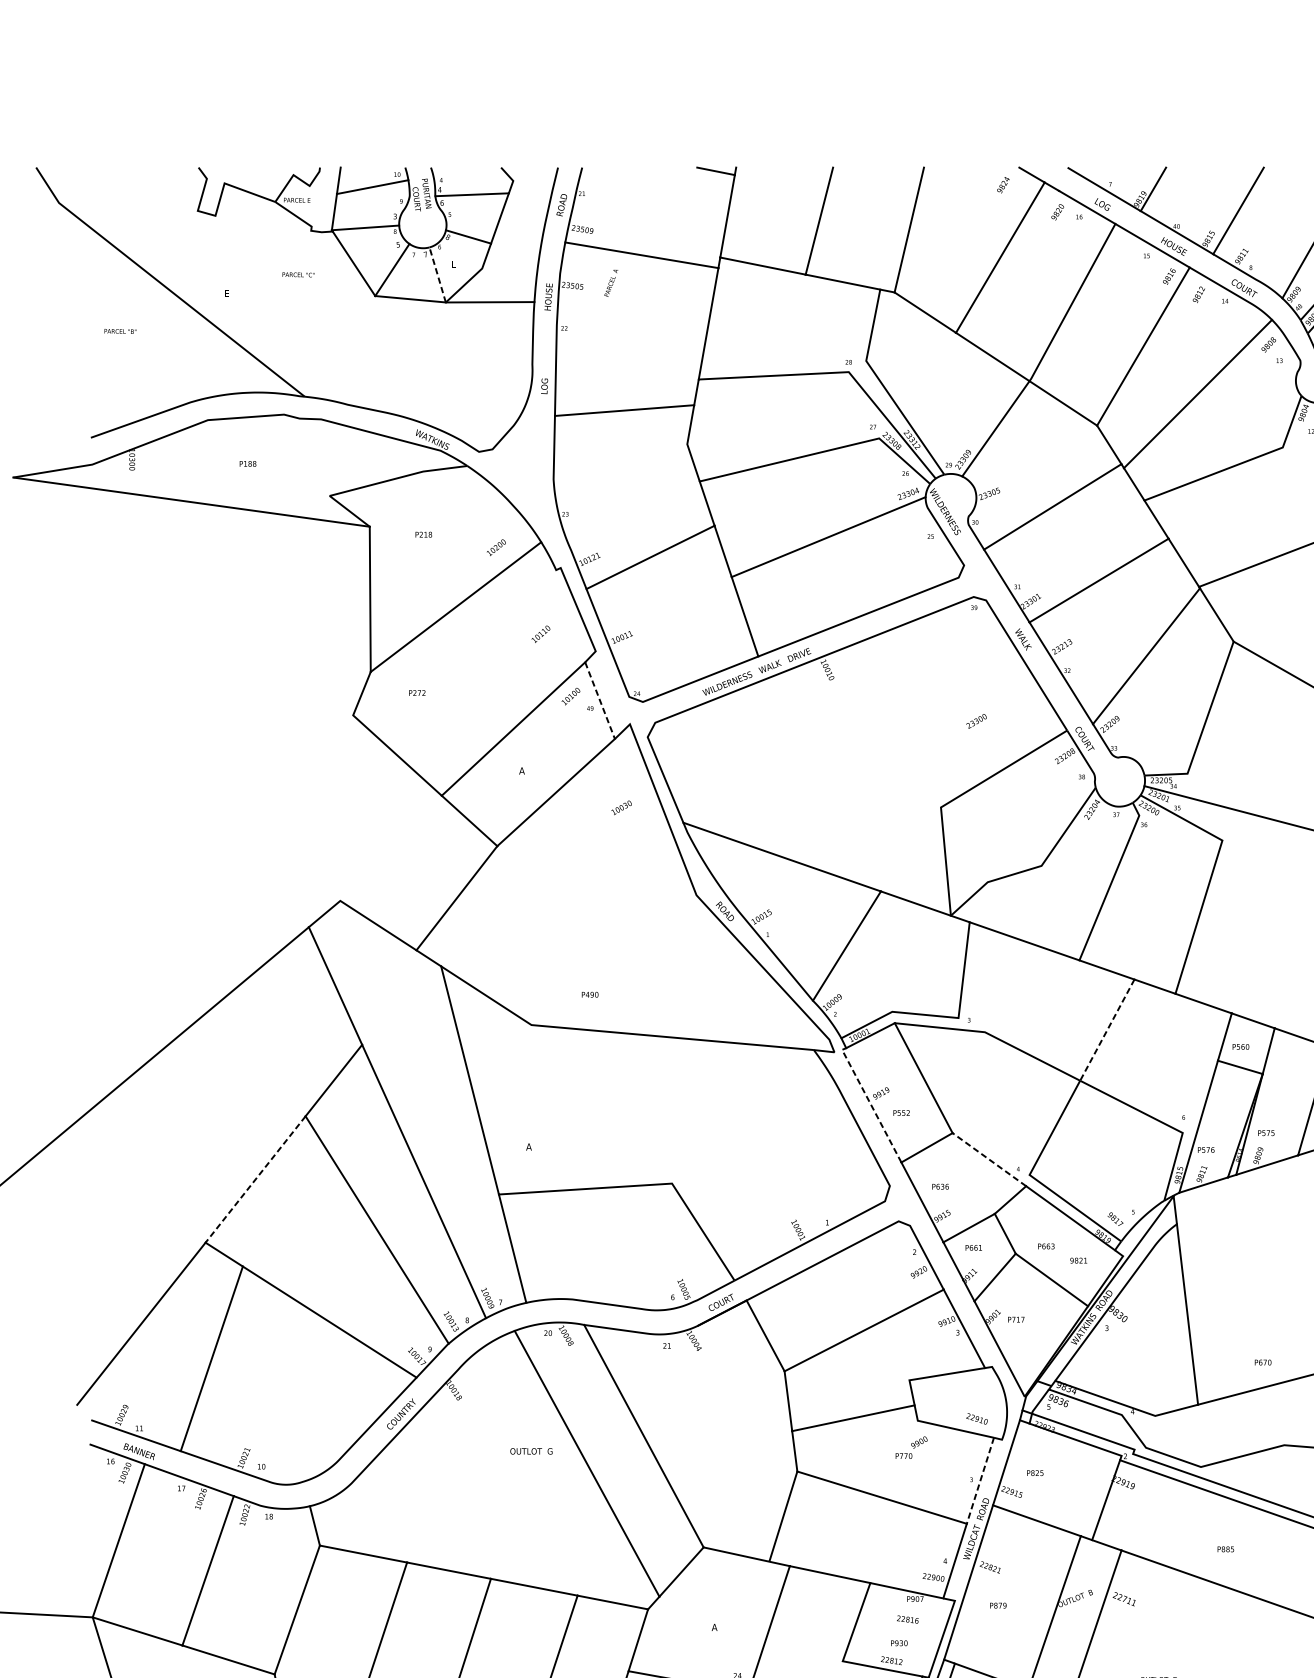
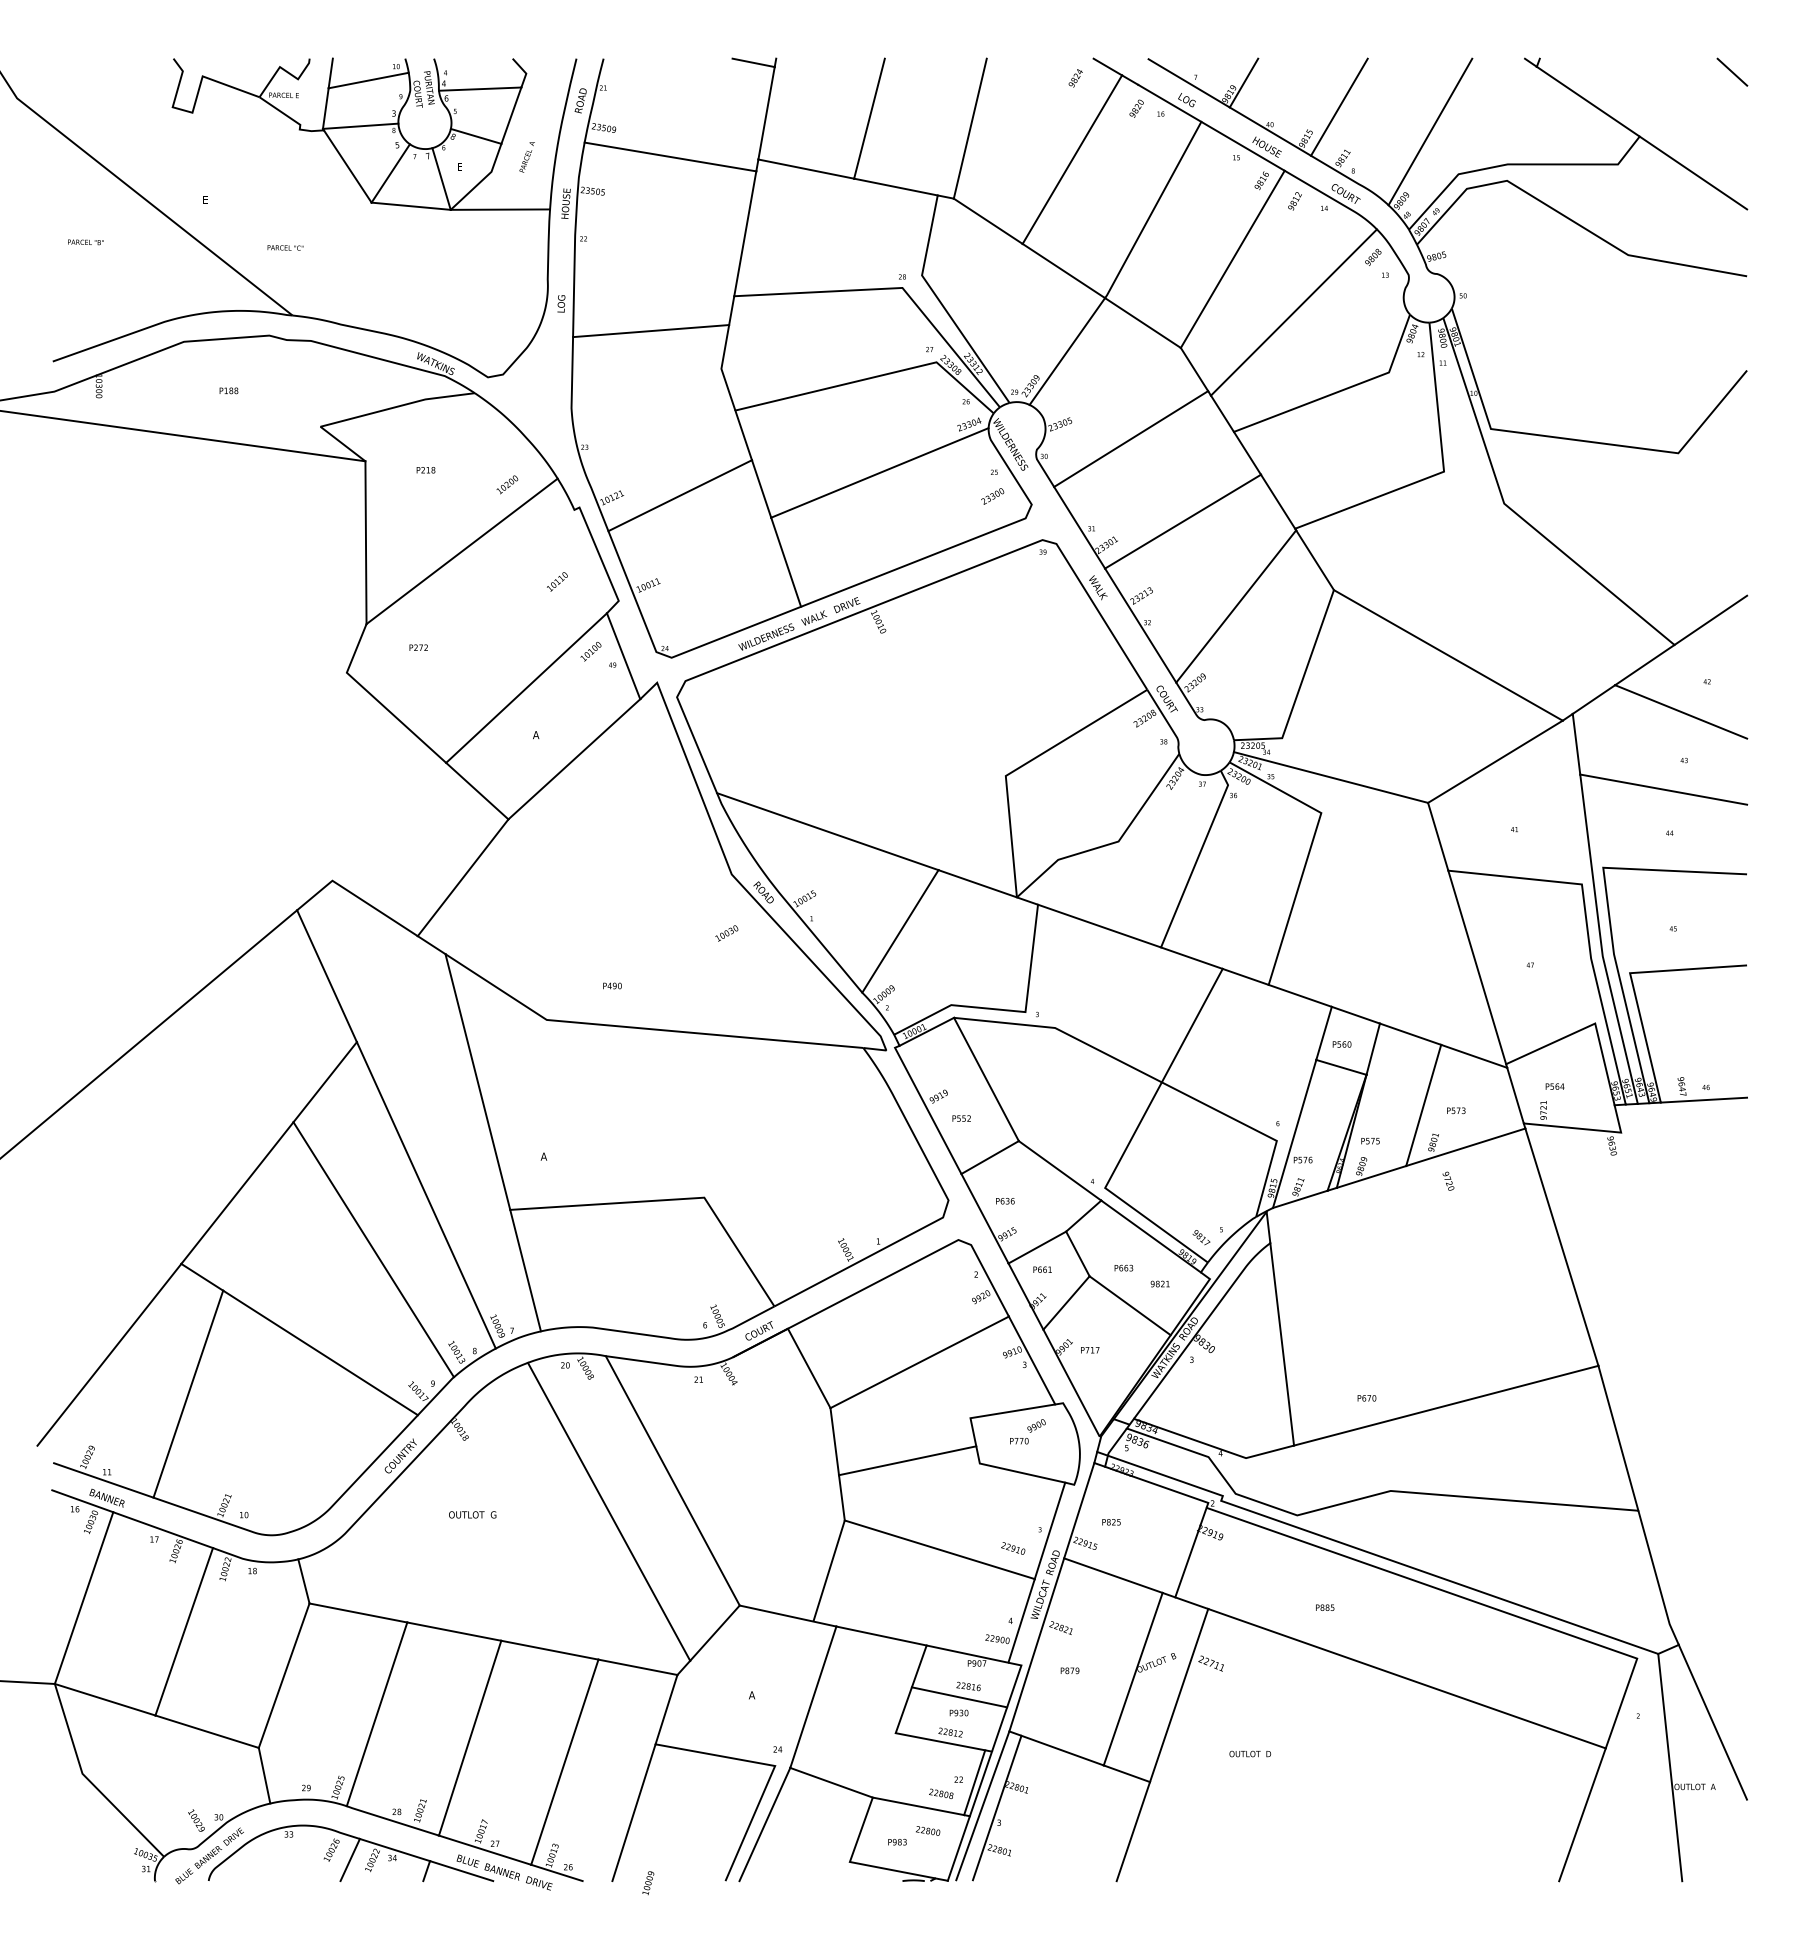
text: (298, 274) -> (285, 247), moved
line: (437, 274) -> (441, 178), dashed -> solid
text: (610, 283) -> (526, 157), moved
line: (599, 700) -> (623, 656), dashed -> solid
text: (976, 721) -> (992, 496), moved
text: (621, 807) -> (726, 933), moved
line: (1107, 1030) -> (1192, 1026), dashed -> solid
line: (870, 1103) -> (926, 1107), dashed -> solid
line: (989, 1159) -> (1060, 1170), dashed -> solid
line: (255, 1179) -> (237, 1193), dashed -> solid
text: (977, 1418) -> (1013, 1548), moved
text: (911, 1447) -> (1027, 1431), moved
text: (531, 1451) -> (472, 1514), moved
line: (980, 1480) -> (1050, 1530), dashed -> solid
line: (899, 1629) -> (959, 1697), added

